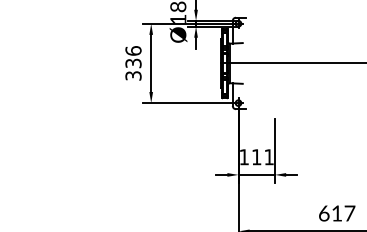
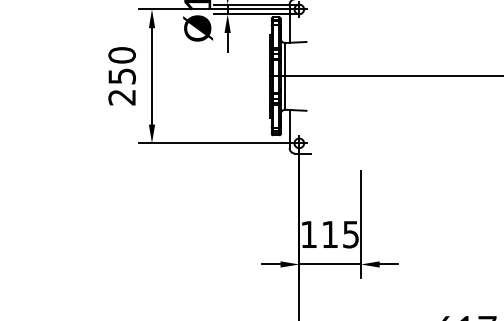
text: (133, 63) -> (122, 76), 336 -> 250
text: (268, 157) -> (349, 235), 111 -> 115

